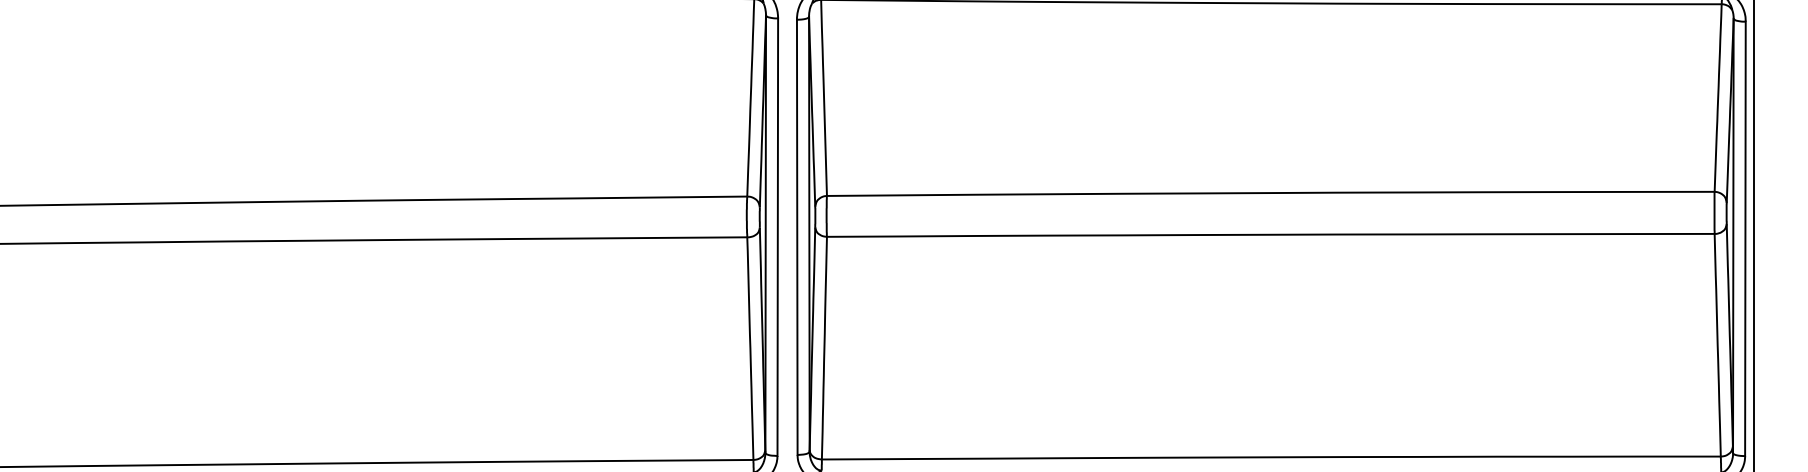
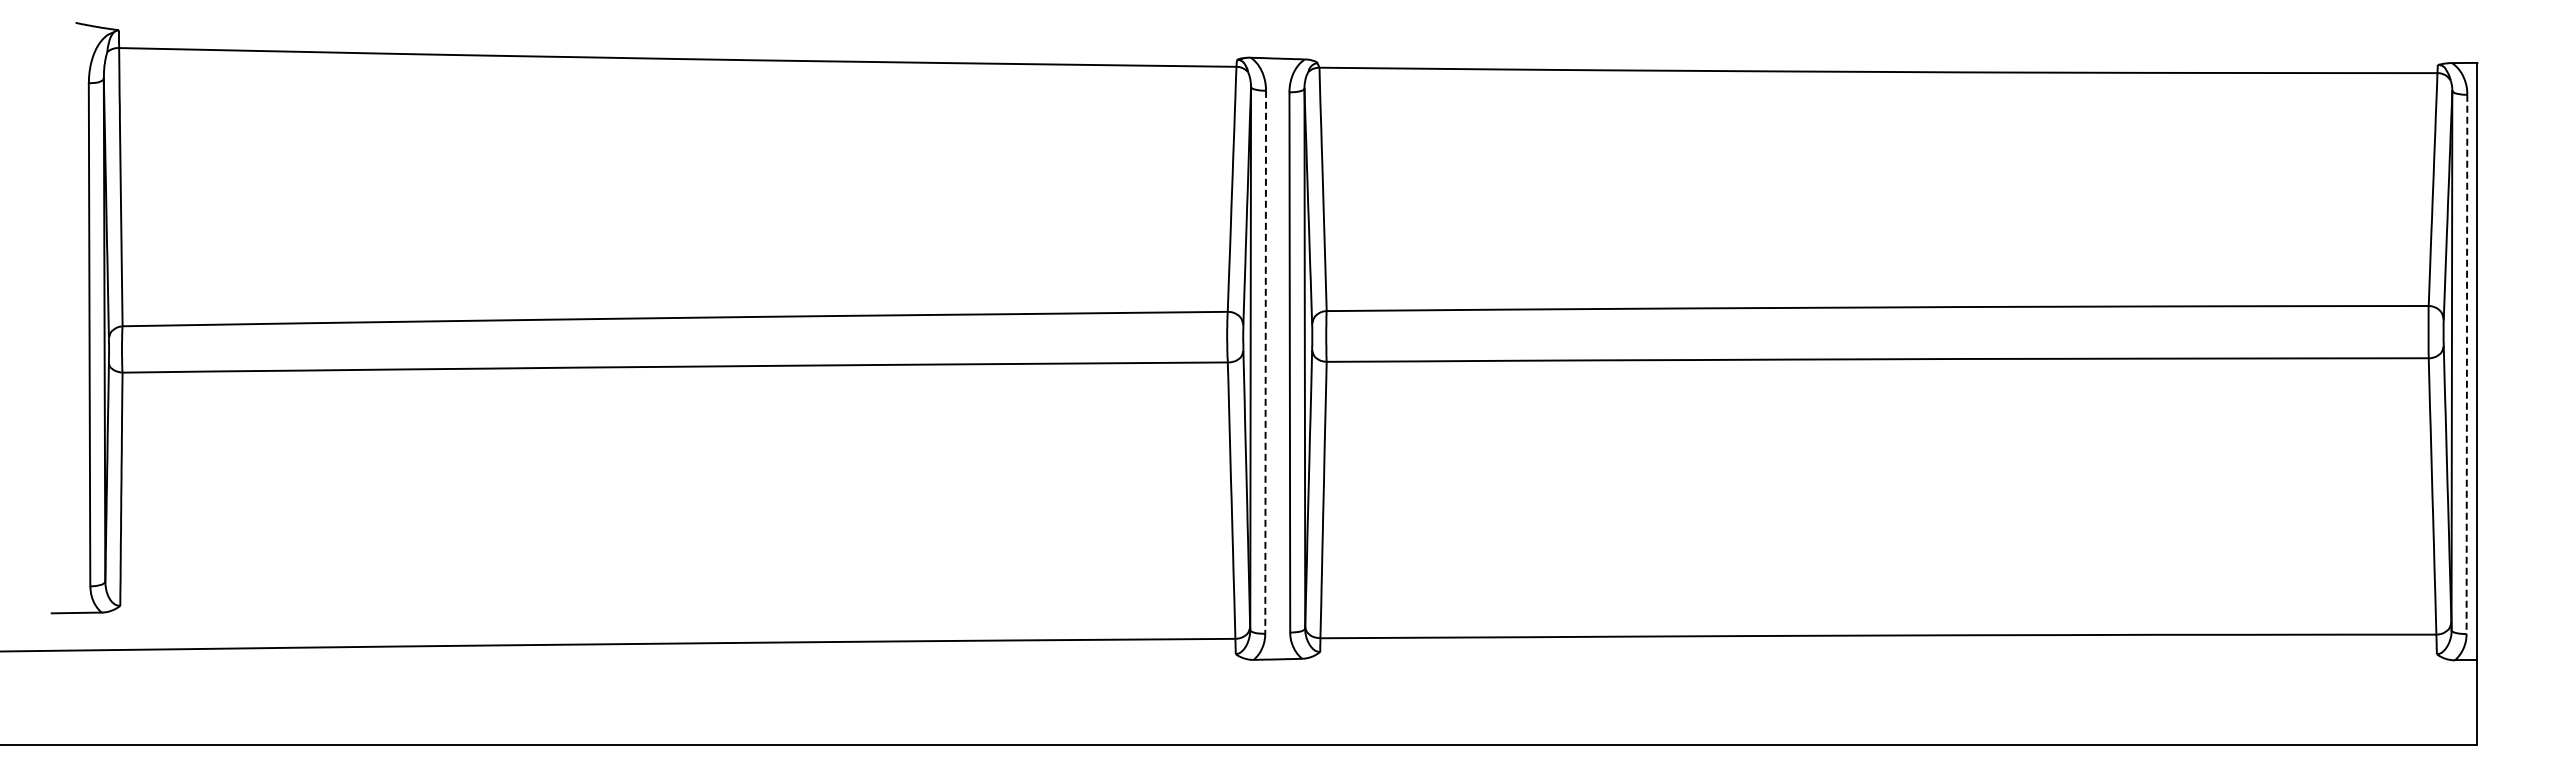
line: (777, 237) -> (1265, 362), solid -> dashed
line: (1745, 238) -> (2466, 364), solid -> dashed

